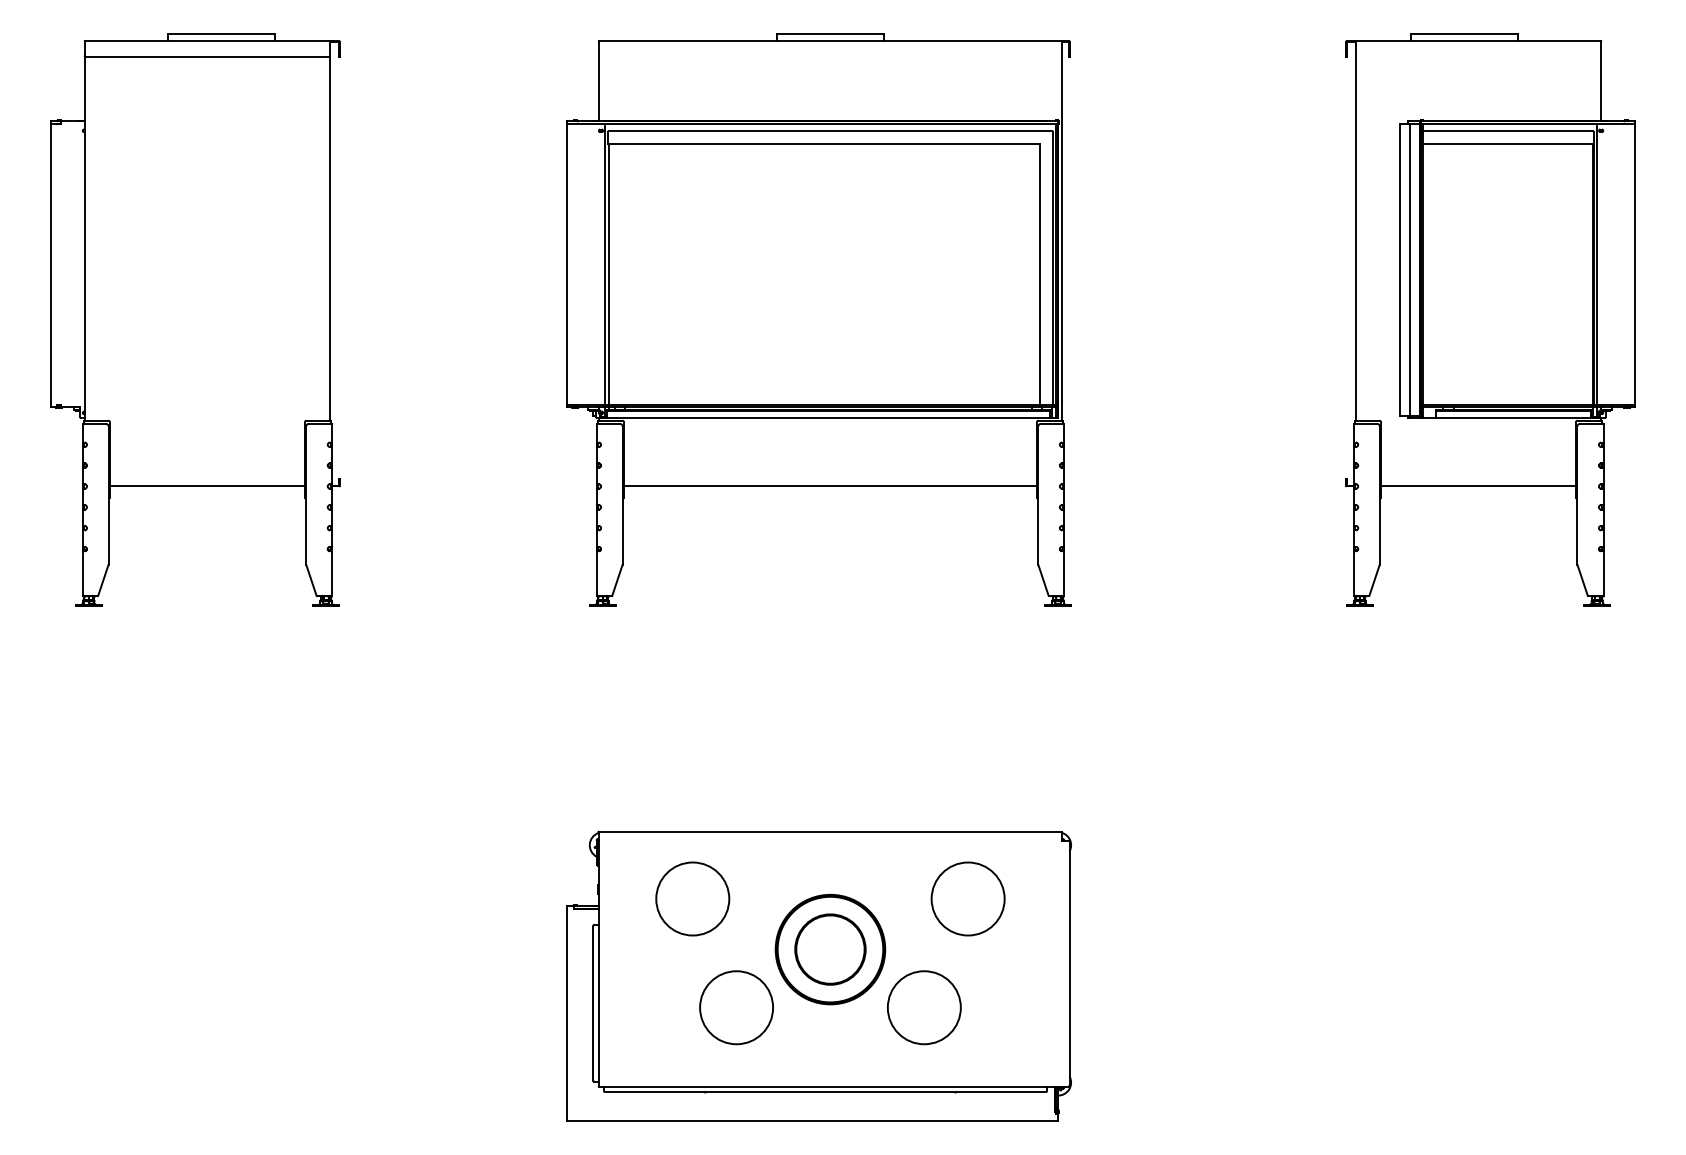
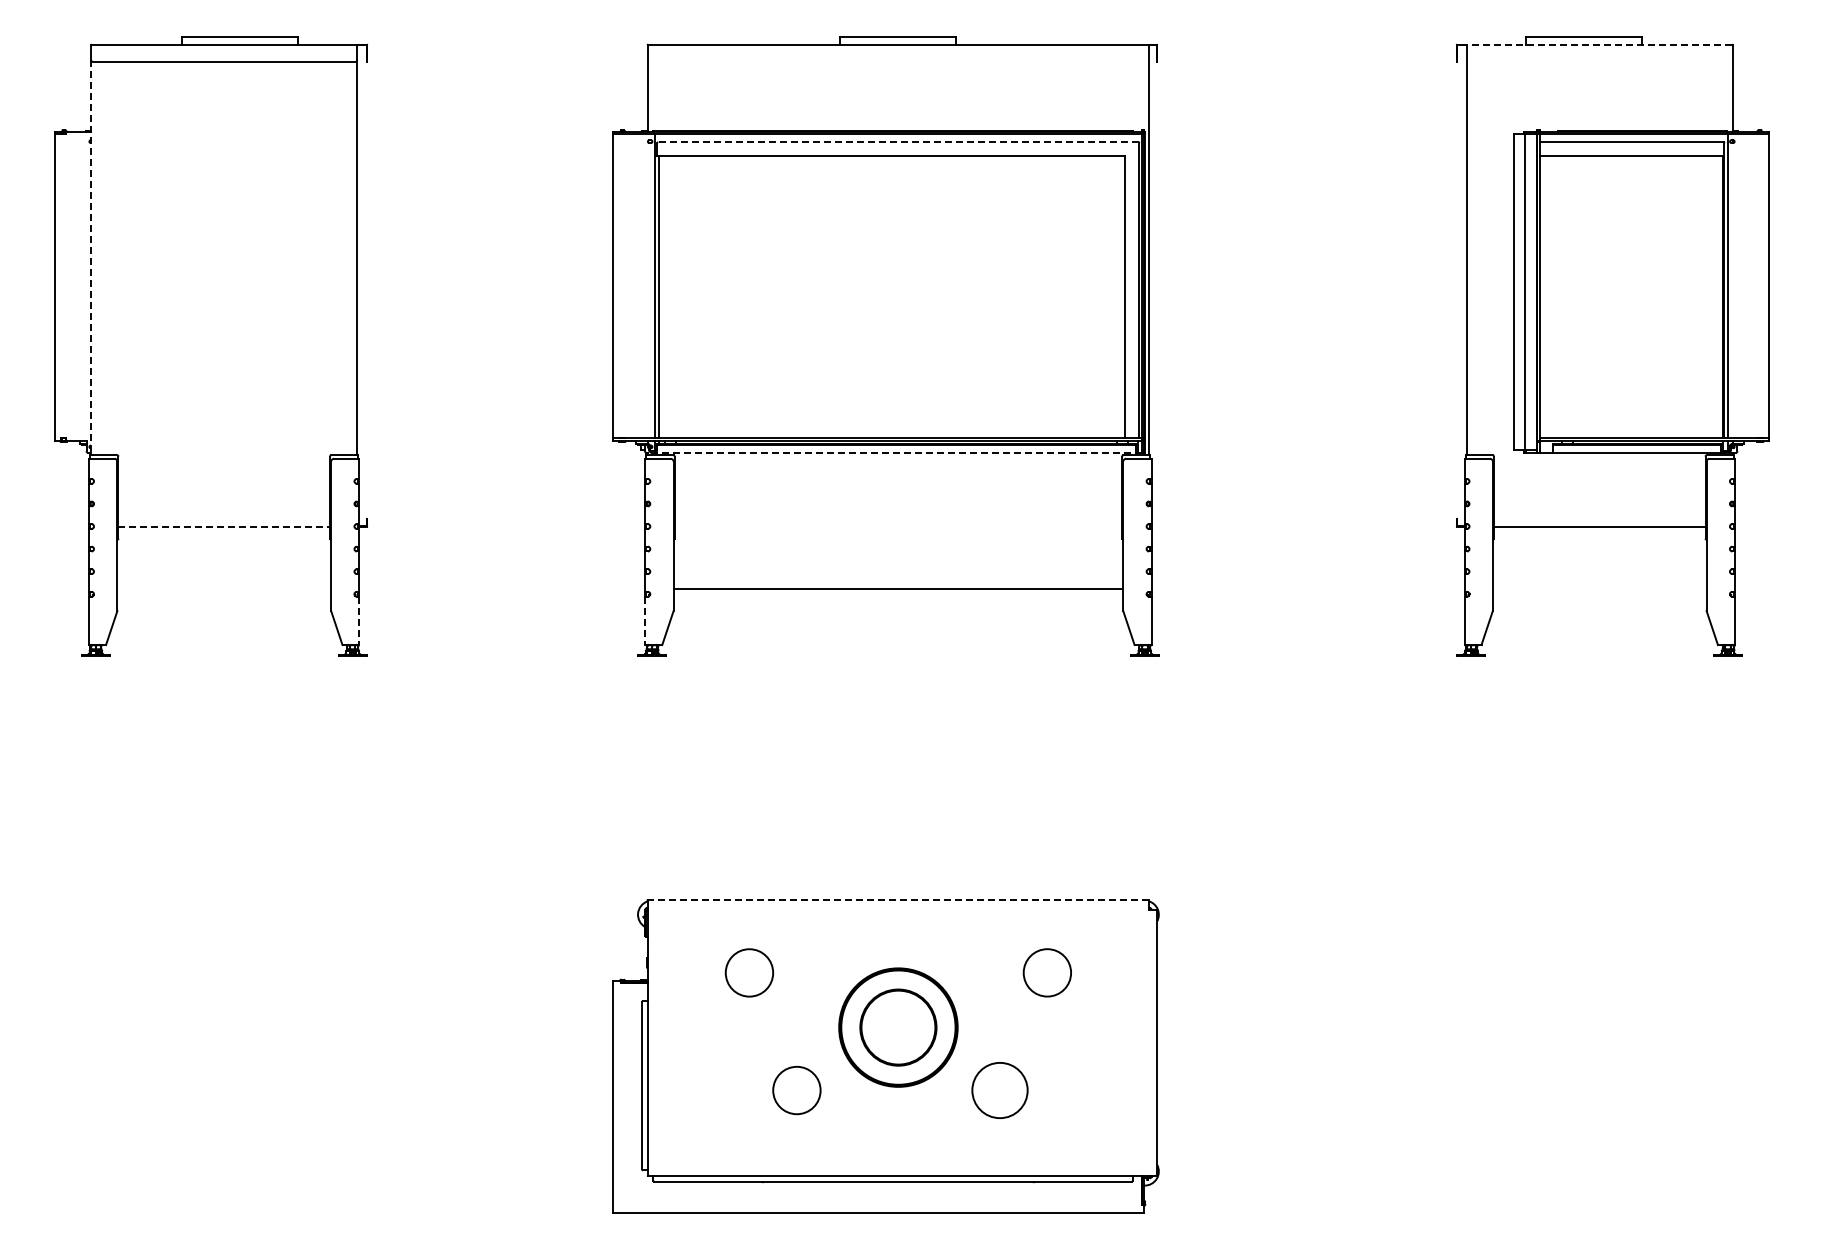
line: (1473, 41) -> (1594, 44), solid -> dashed
line: (829, 131) -> (897, 142), solid -> dashed
line: (84, 237) -> (91, 257), solid -> dashed
line: (826, 418) -> (894, 452), solid -> dashed
line: (207, 486) -> (224, 526), solid -> dashed
line: (830, 486) -> (898, 588), moved
line: (332, 574) -> (359, 621), solid -> dashed
line: (596, 574) -> (645, 621), solid -> dashed
line: (830, 832) -> (898, 900), solid -> dashed
circle: (692, 898) -> (749, 972), size x0.6
circle: (967, 898) -> (1046, 972), size x0.6
circle: (736, 1007) -> (796, 1090), size x0.6
circle: (923, 1007) -> (999, 1090), size x0.7

